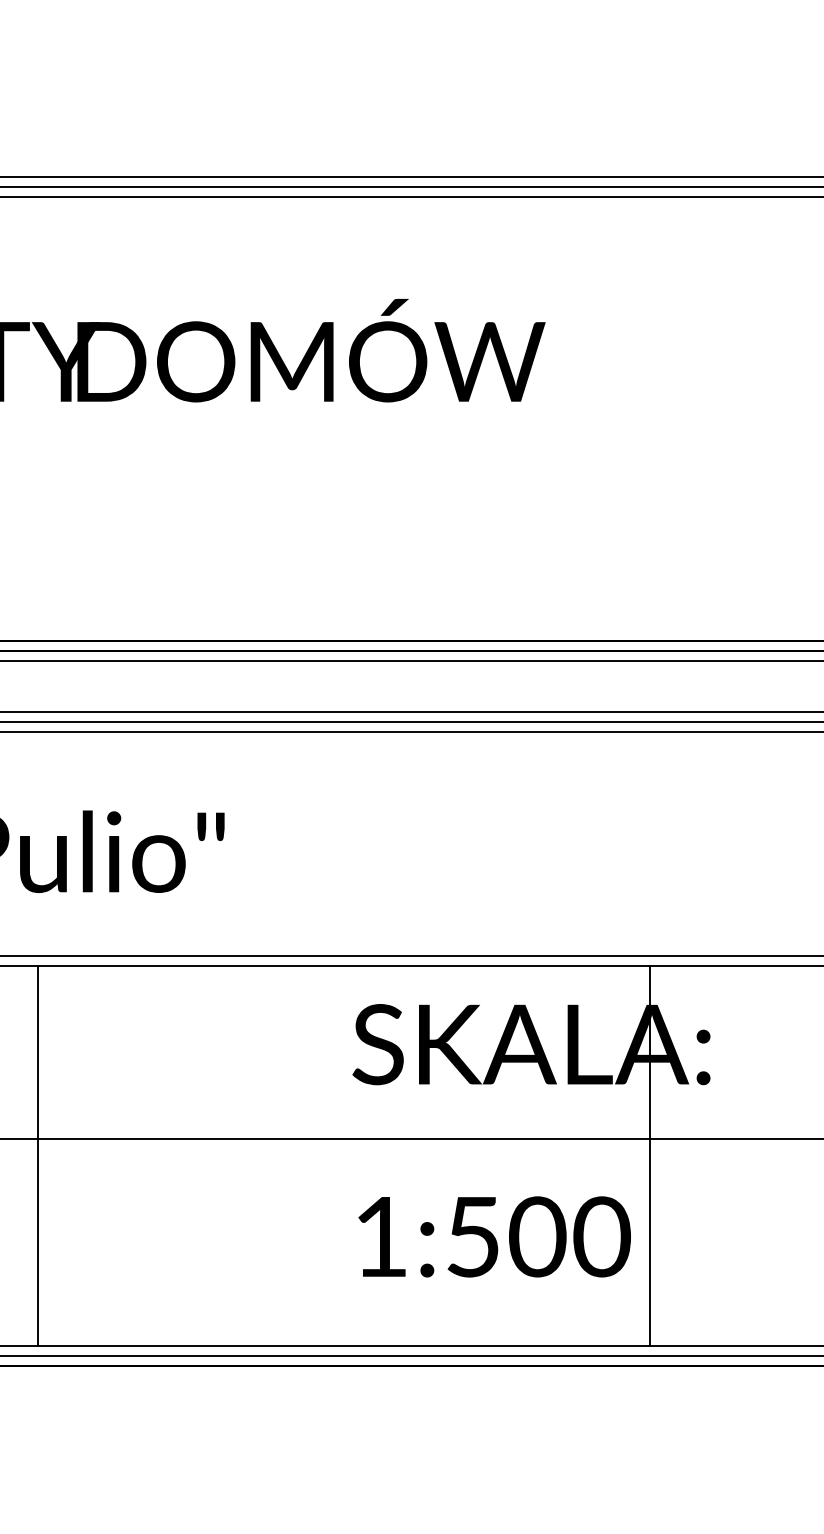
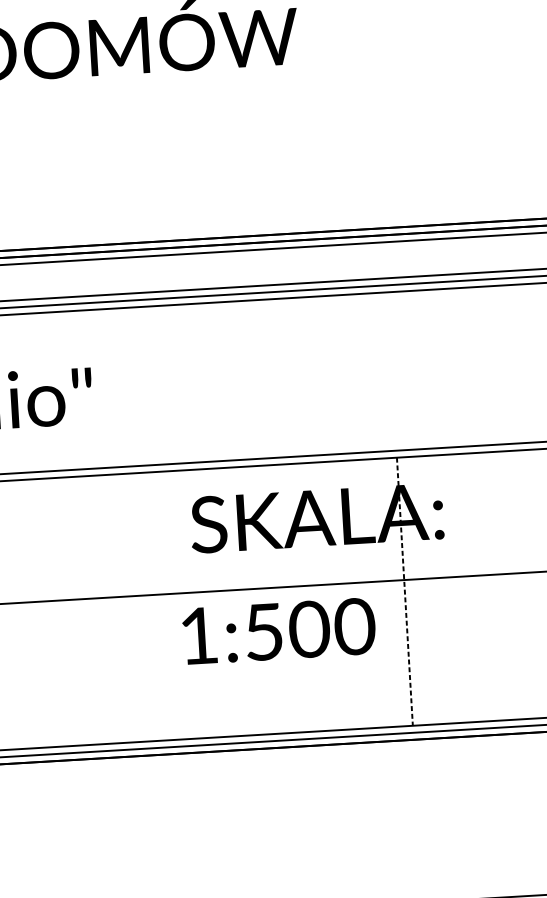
line: (649, 1155) -> (404, 591), solid -> dashed
text: (494, 1236) -> (279, 630), moved

